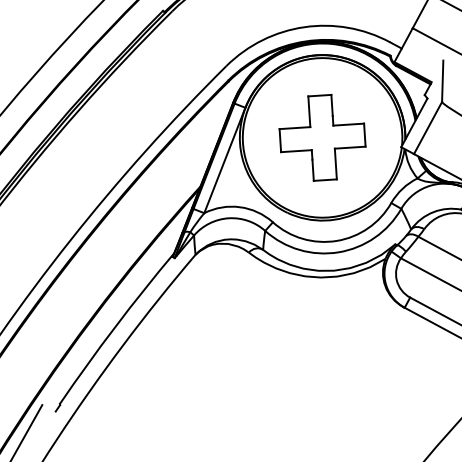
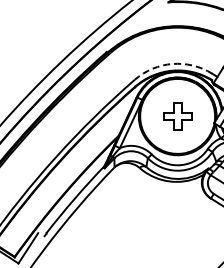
arc: (304, 28) -> (172, 64), solid -> dashed
part: (322, 138) -> (177, 116), size x0.7

